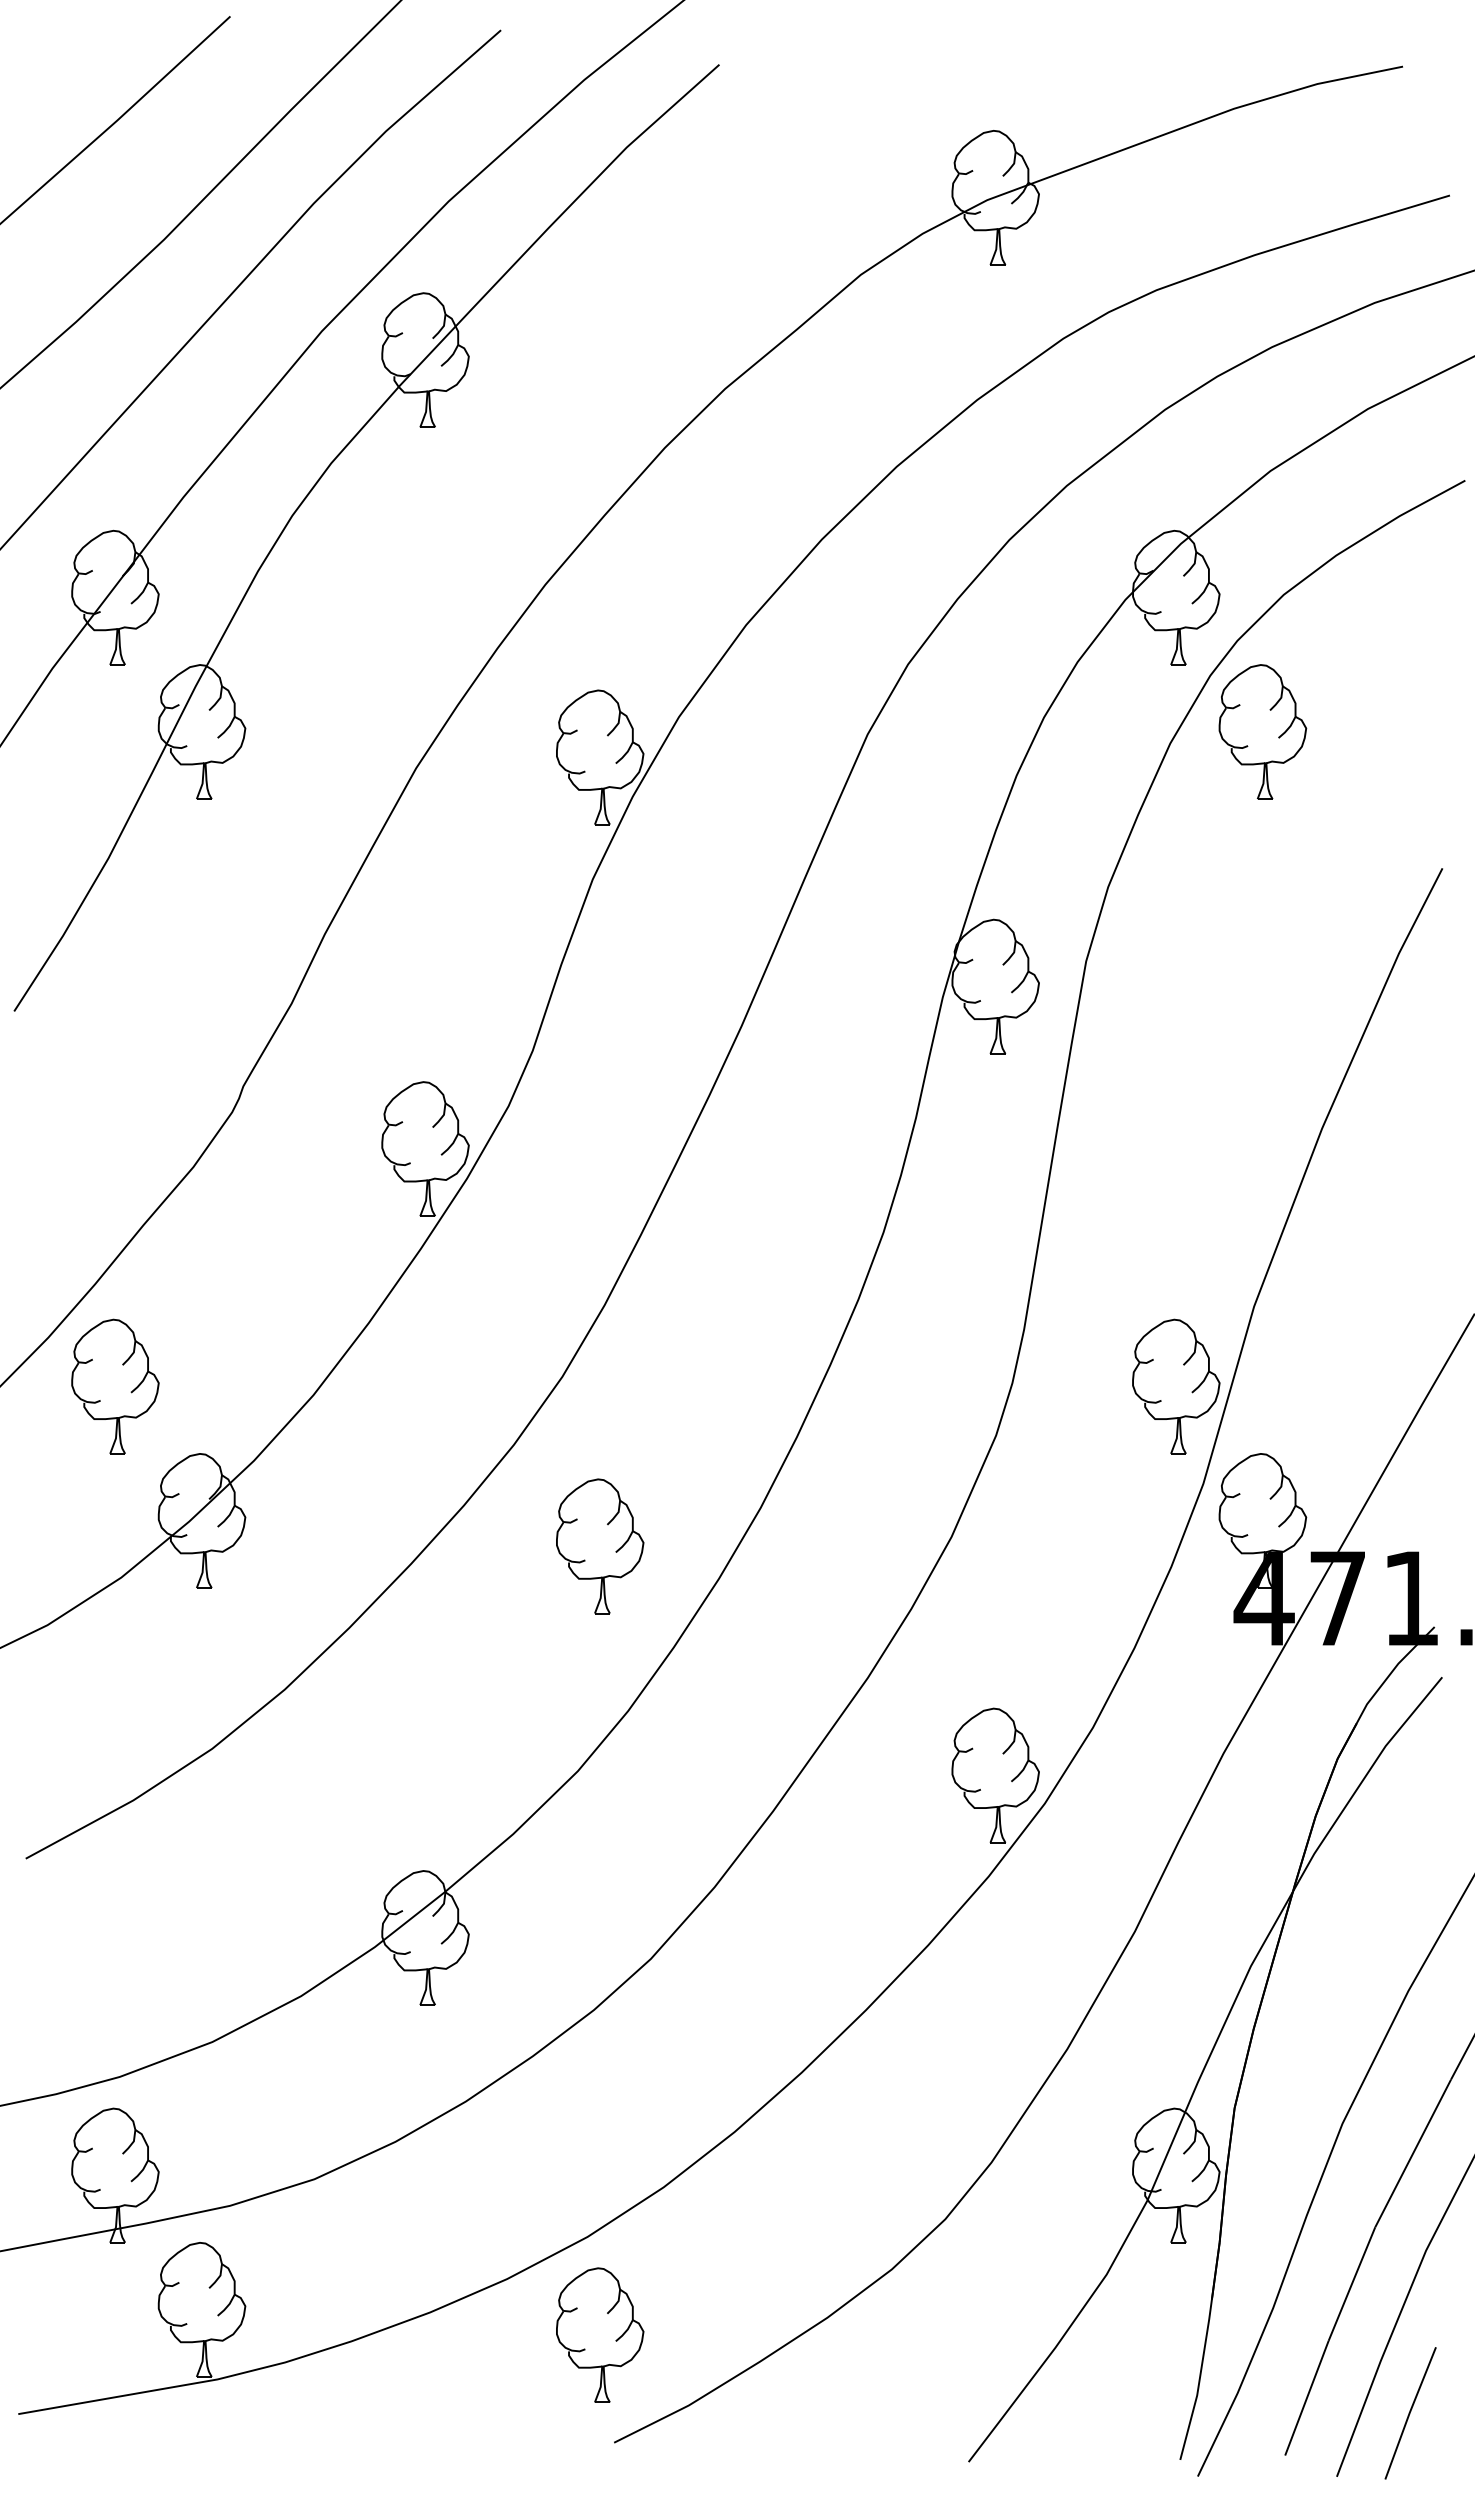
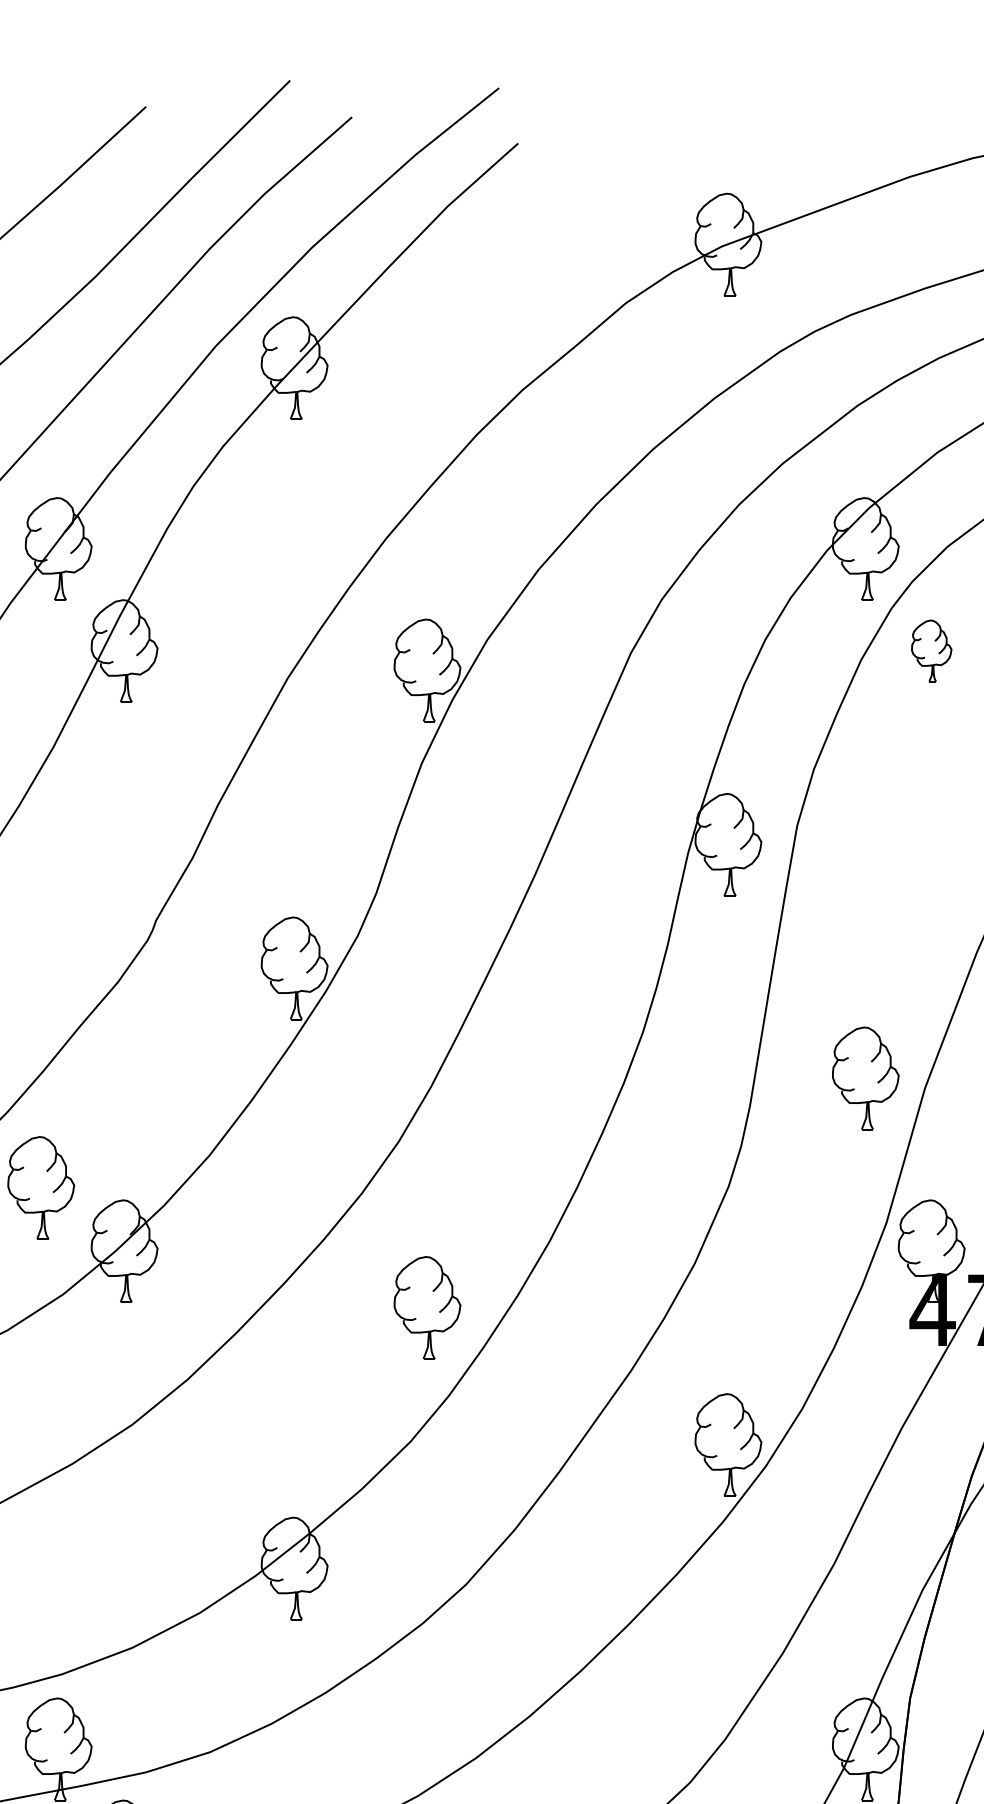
part: (1262, 731) -> (931, 650), size x0.6
part: (115, 1386) -> (41, 1187), moved
part: (1176, 1386) -> (865, 1078), moved
part: (600, 1546) -> (427, 1308), moved

